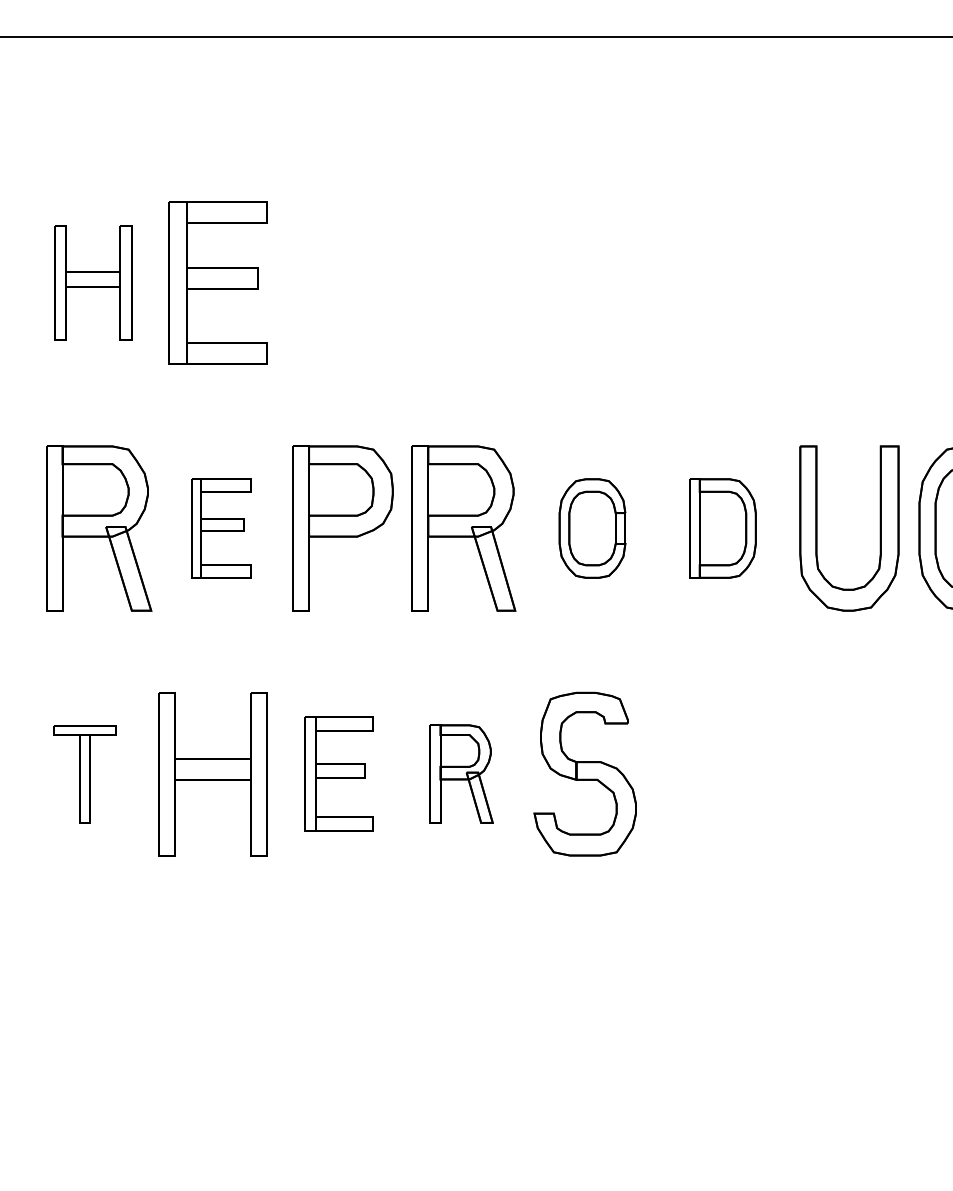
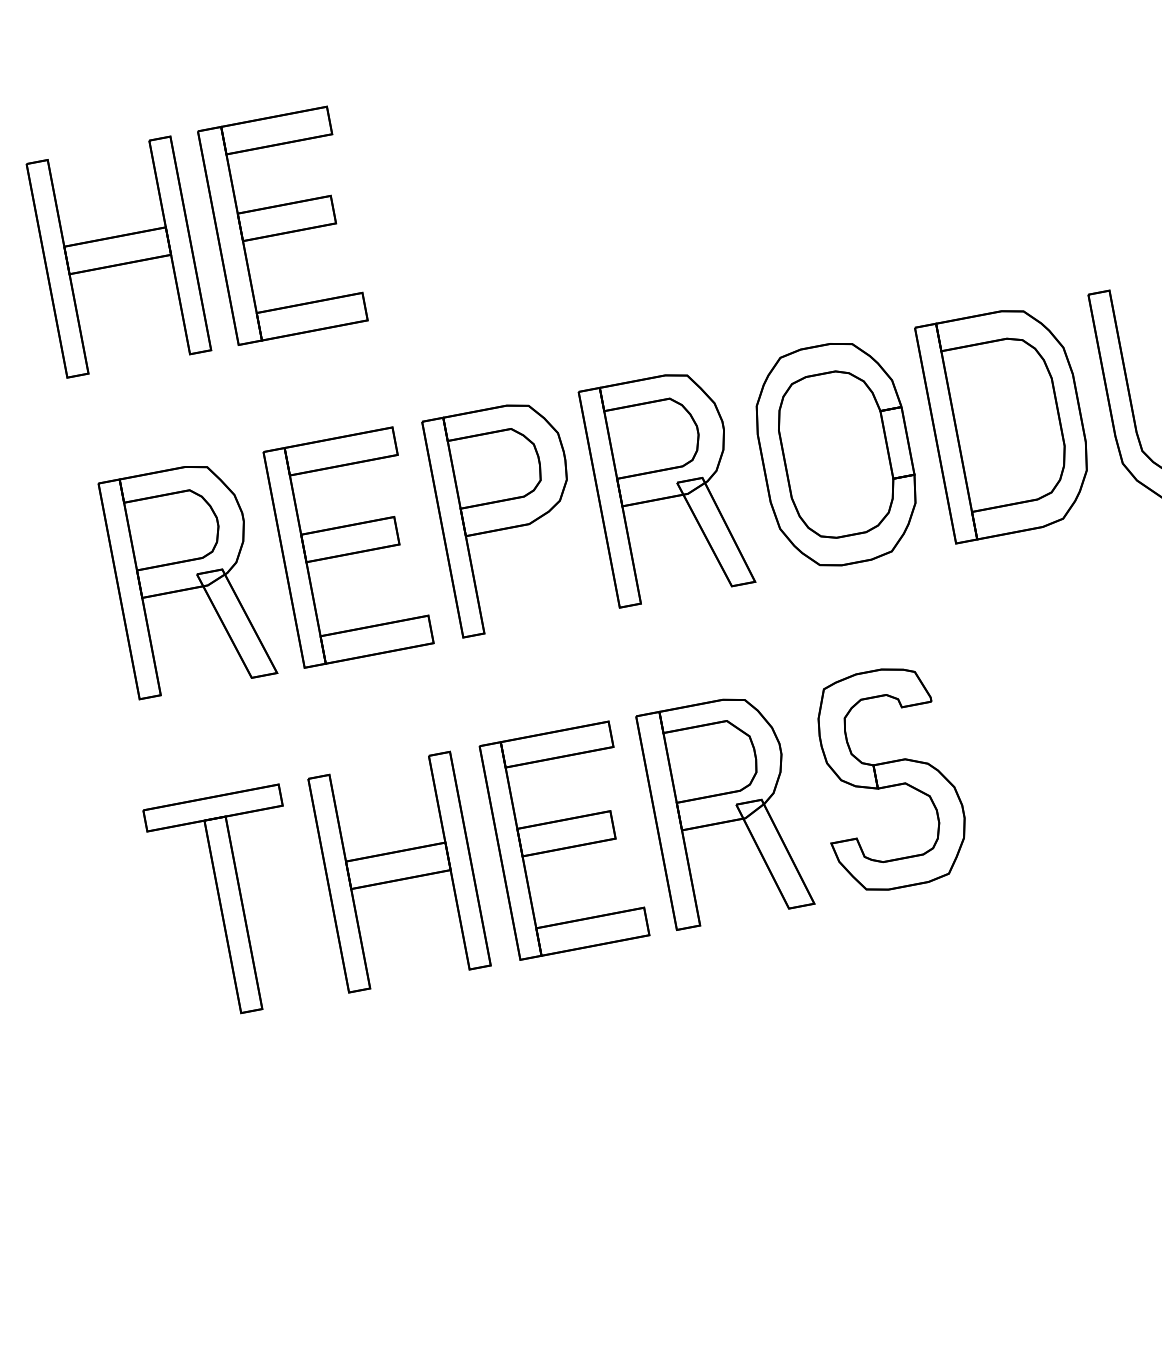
part: (92, 282) -> (117, 256), size x1.43
part: (220, 528) -> (347, 547), size x1.67
part: (592, 528) -> (836, 454), size x1.67
part: (722, 528) -> (1006, 421), size x1.67
part: (461, 773) -> (725, 809), size x1.67
part: (85, 774) -> (231, 904), size x1.67
part: (338, 774) -> (564, 841), size x1.43

